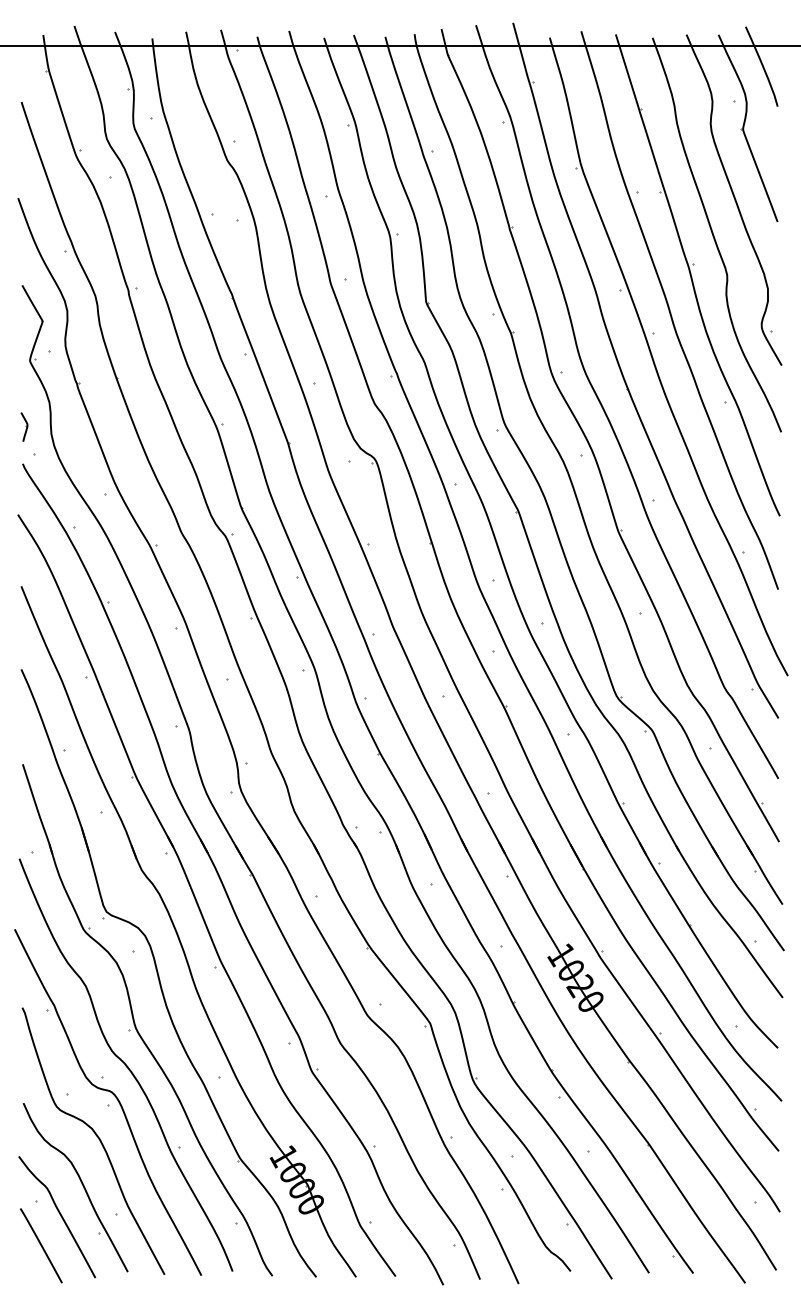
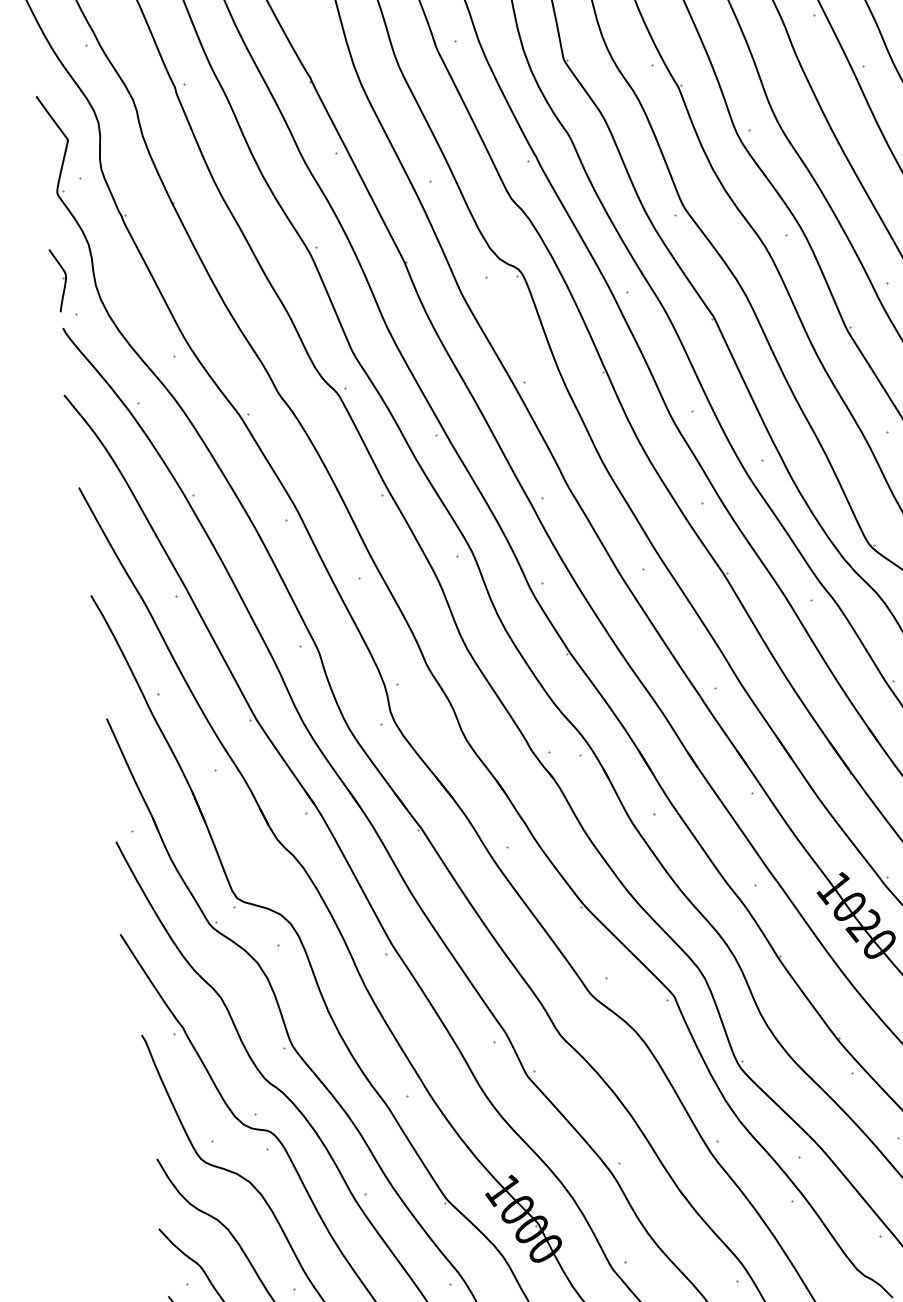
part: (24, 426) -> (59, 279), size x1.67

